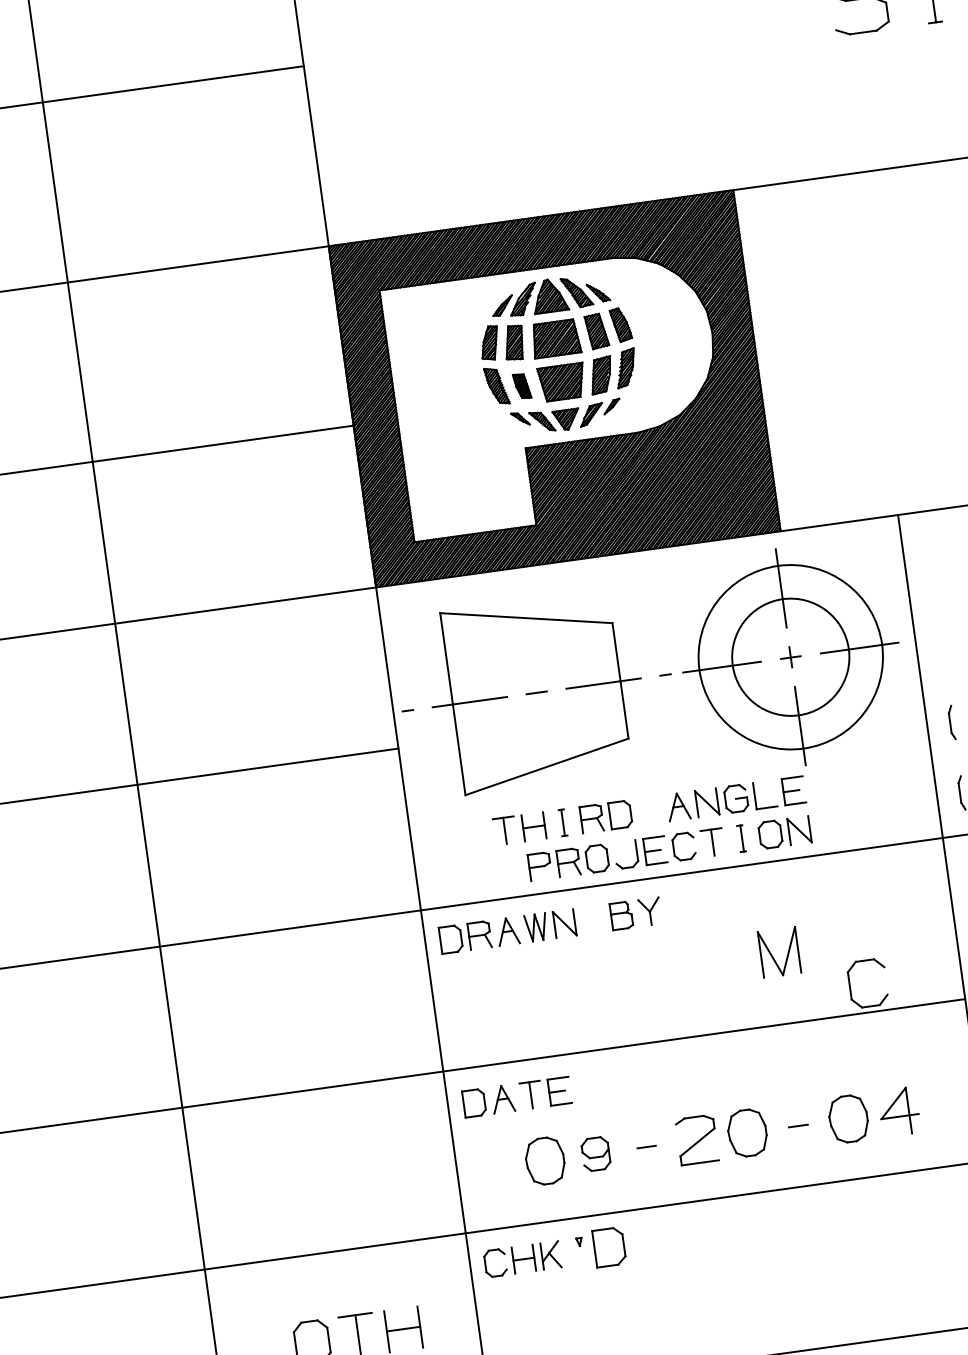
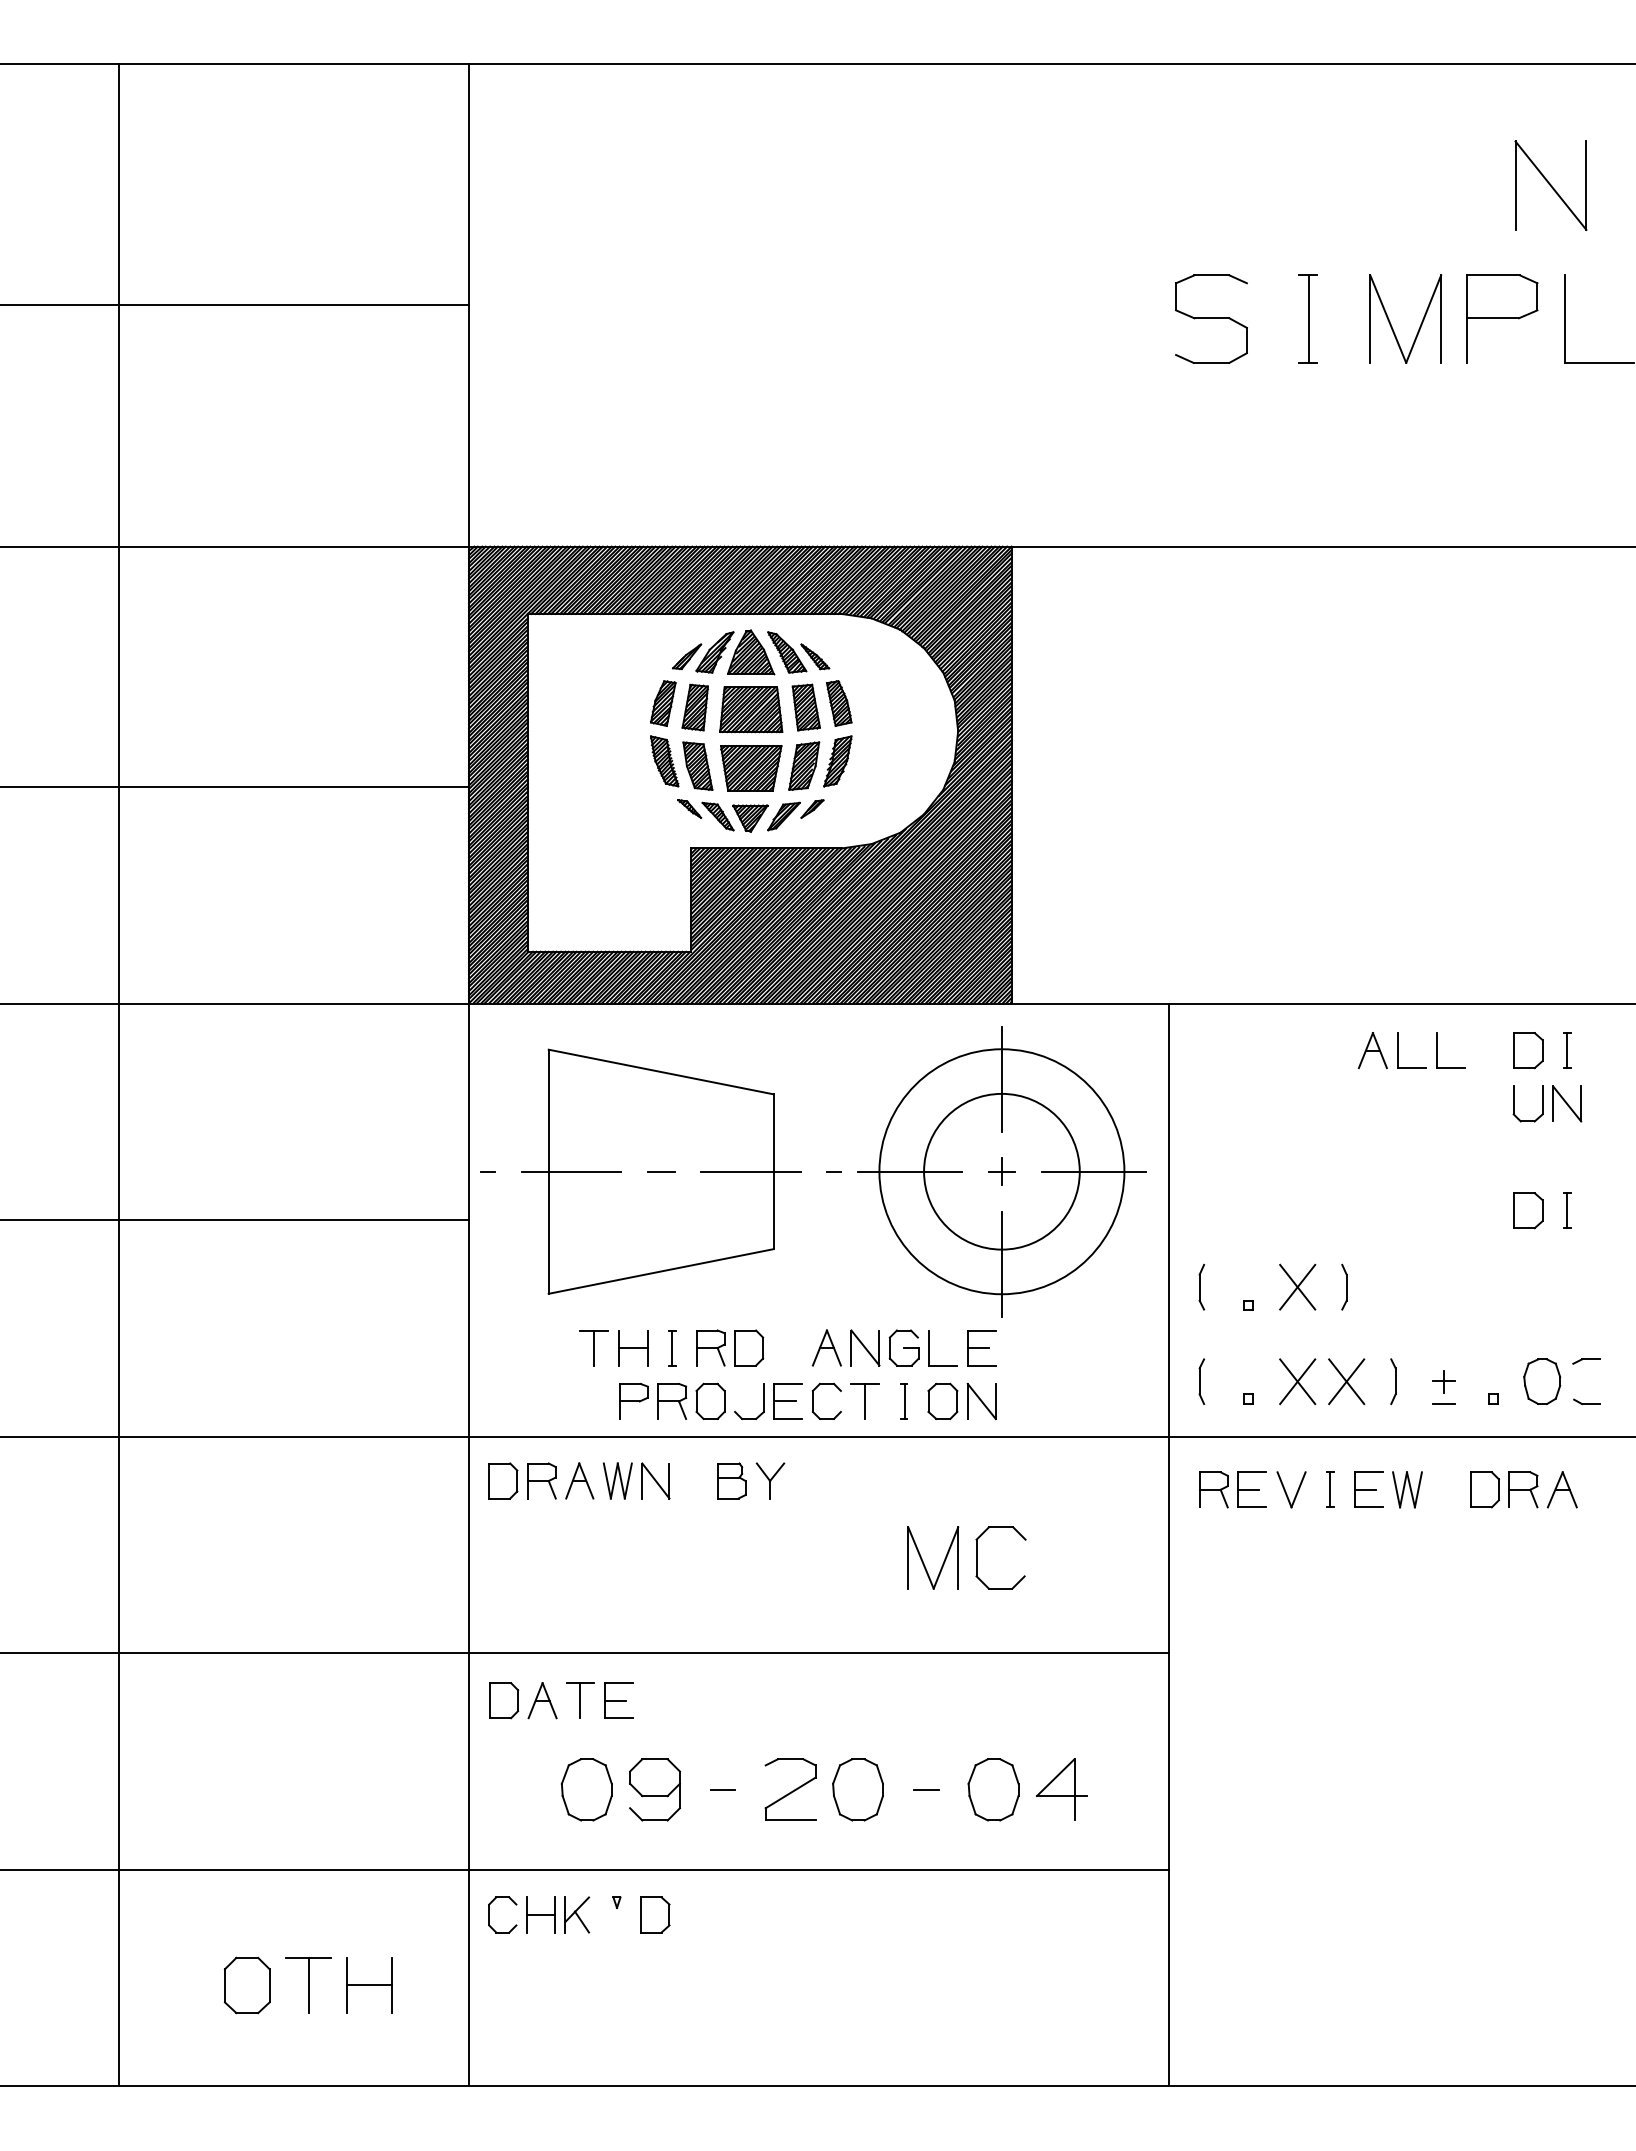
part: (521, 385) -> (697, 765), size x1.43
part: (850, 985) -> (977, 1557), moved
part: (595, 1153) -> (654, 1789), size x1.43
part: (609, 1246) -> (655, 1914), size x0.71

